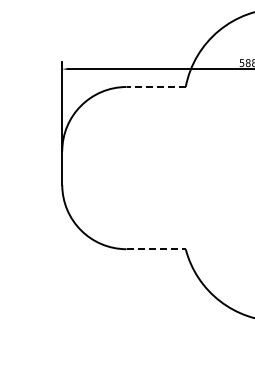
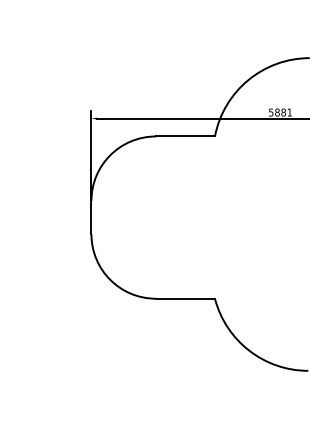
line: (156, 87) -> (185, 136), dashed -> solid
line: (156, 249) -> (185, 298), dashed -> solid

